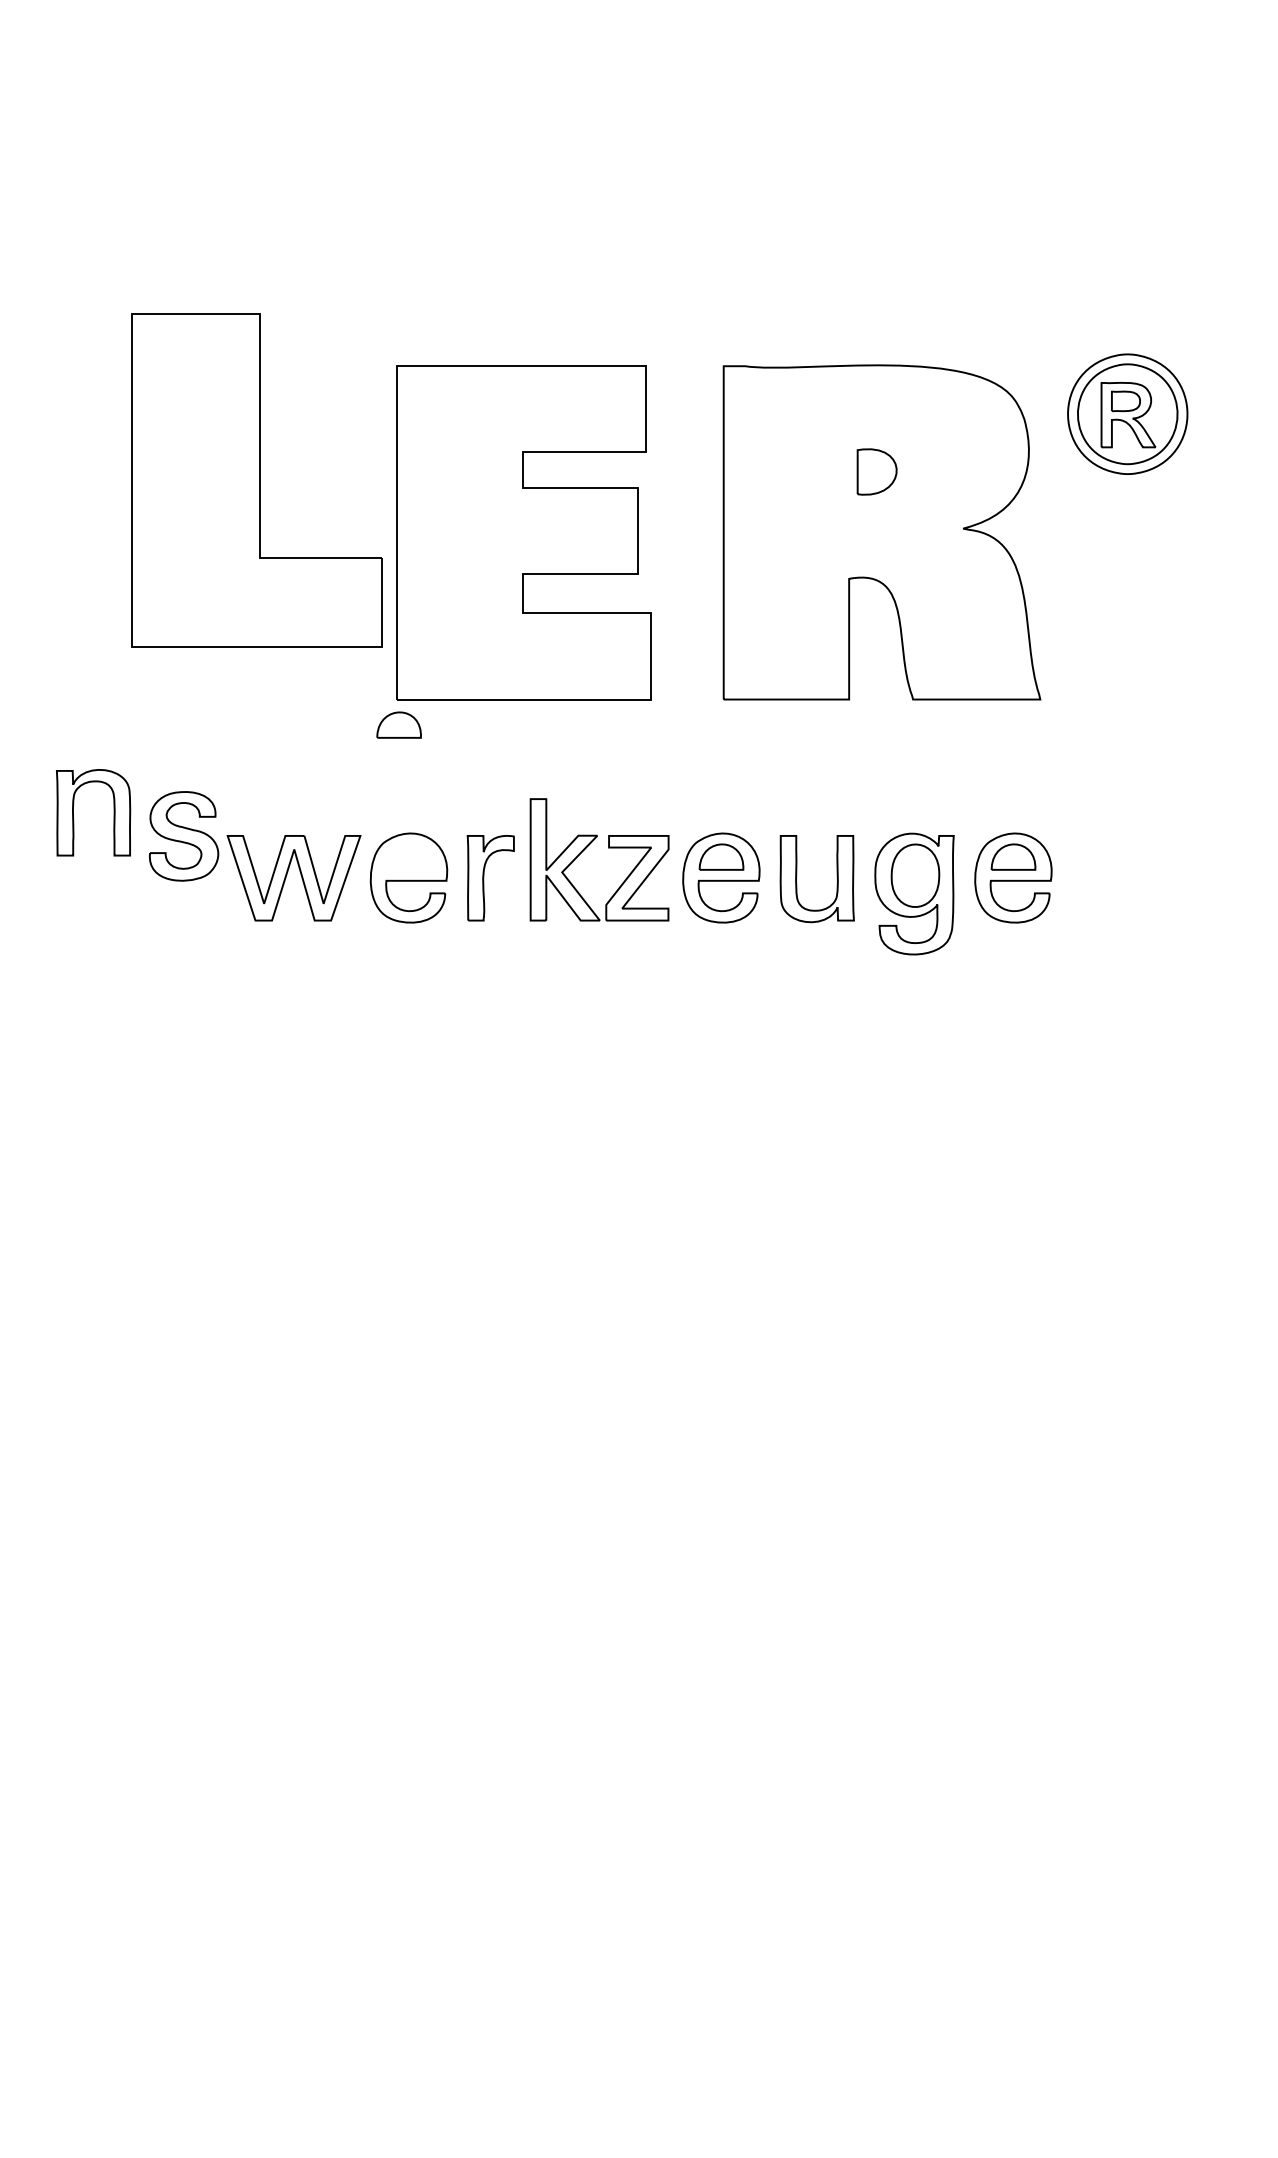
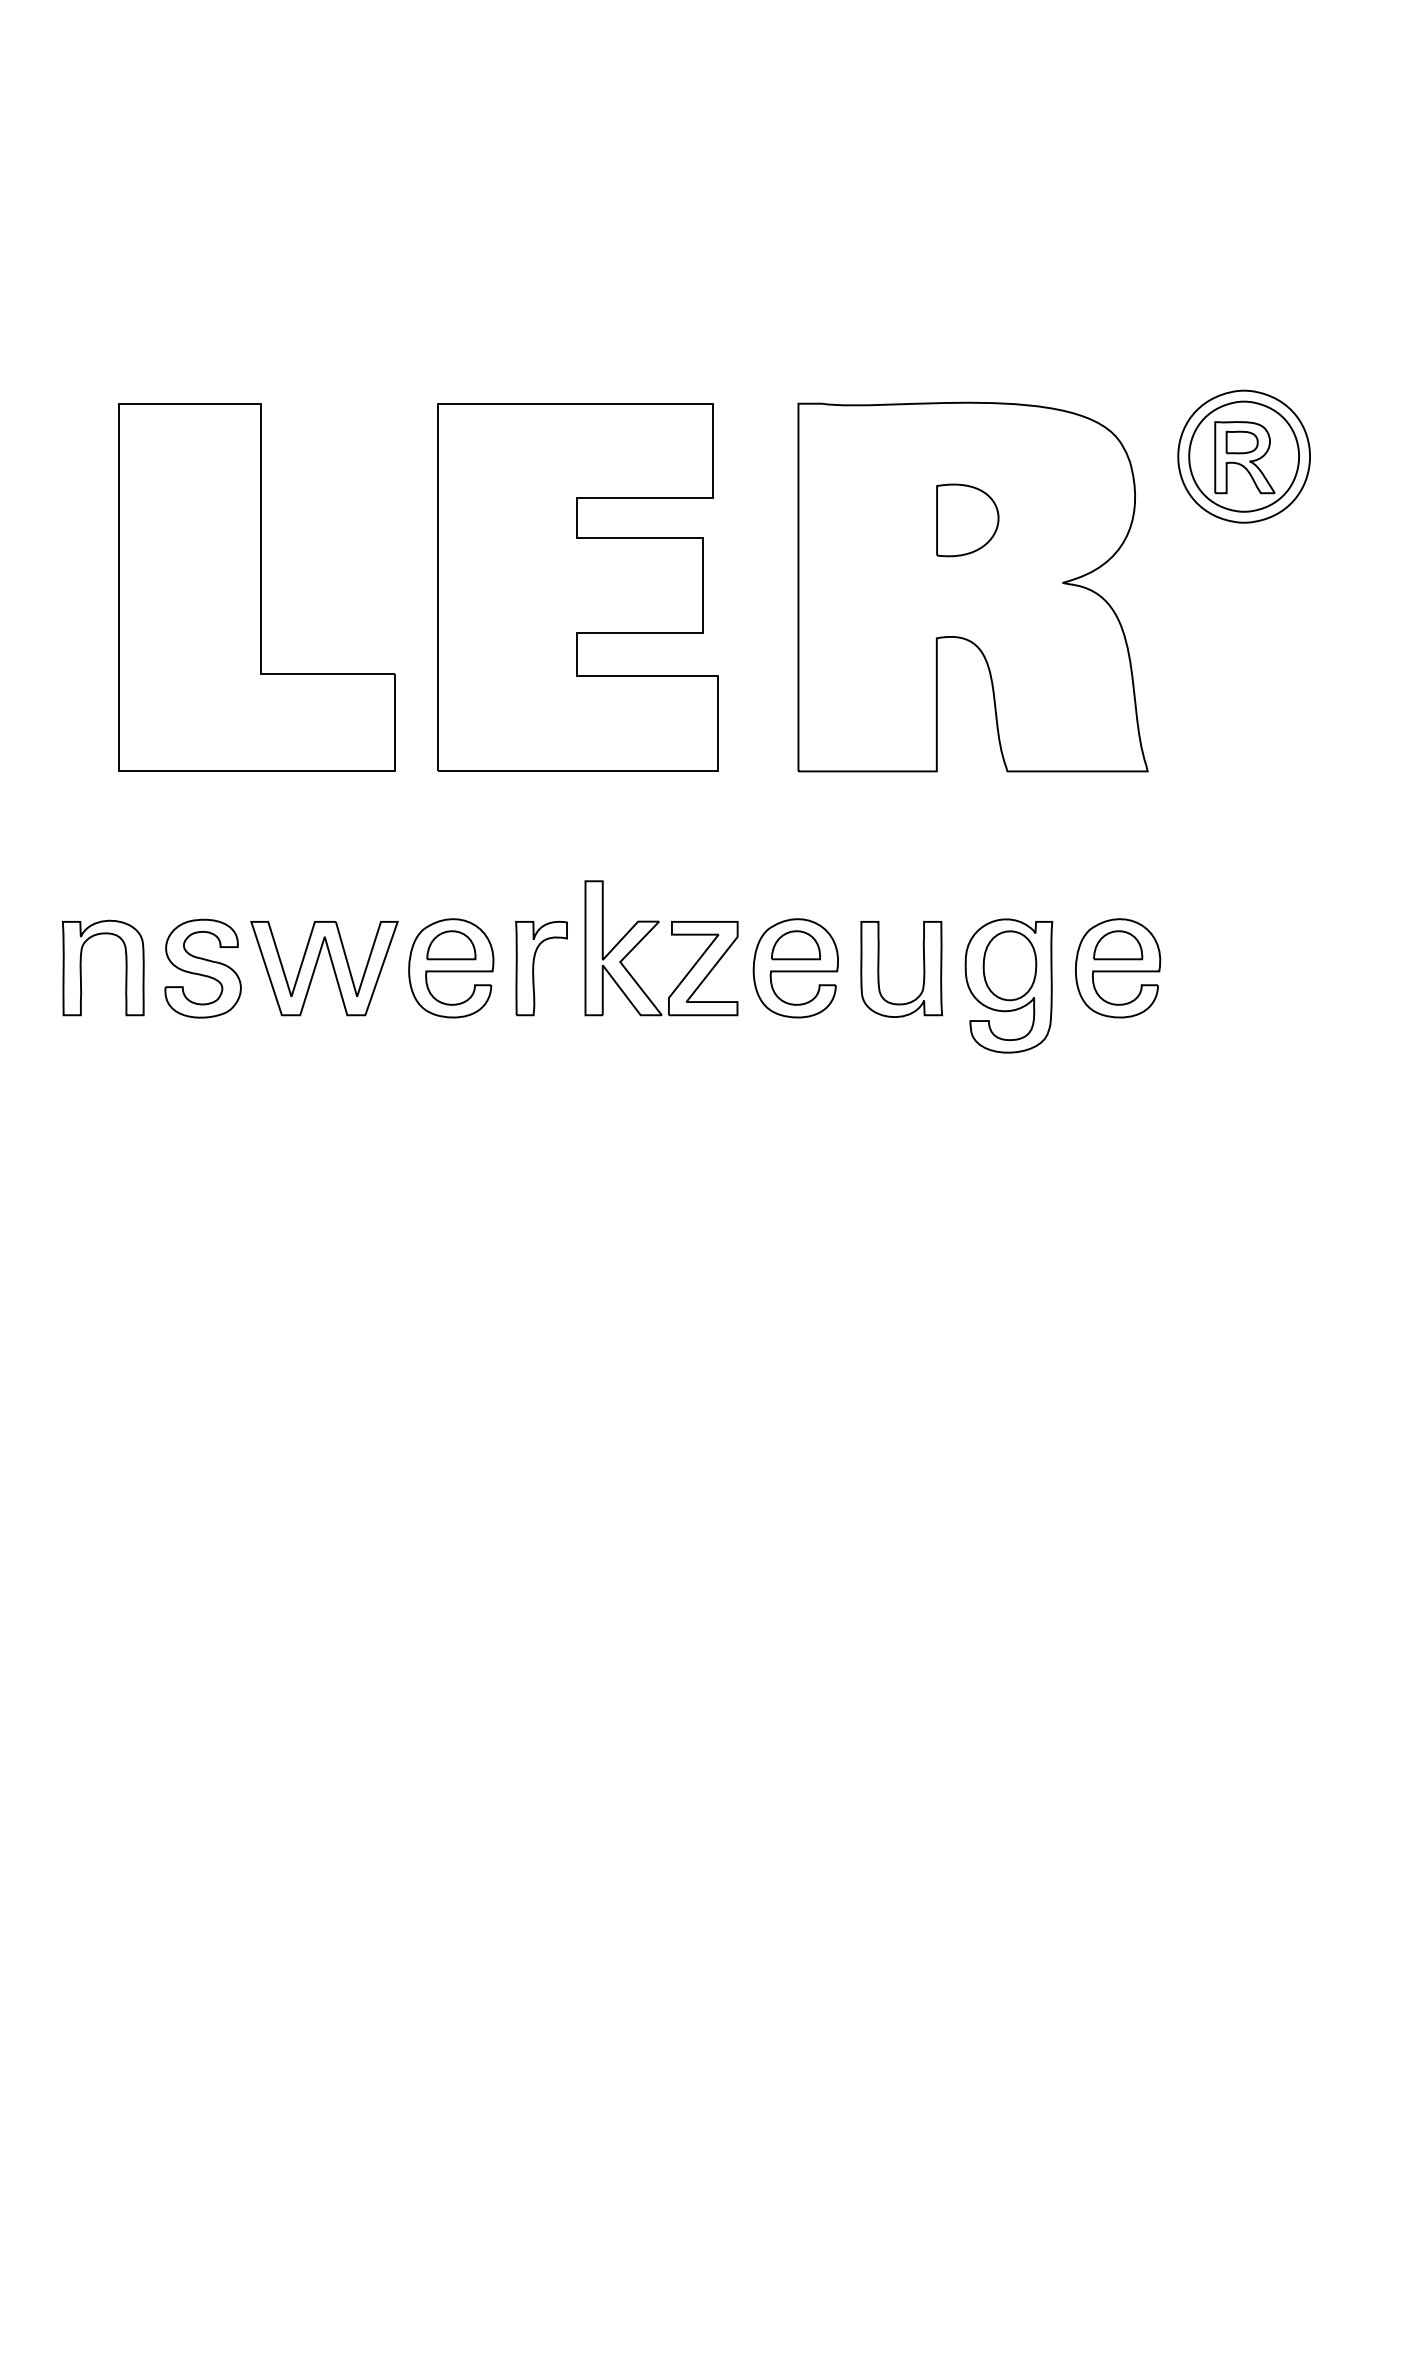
part: (876, 471) -> (966, 519), size x1.43
part: (256, 480) -> (256, 588), moved
part: (398, 724) -> (450, 944), moved
part: (73, 812) -> (81, 967), moved
part: (183, 836) -> (202, 968), moved

